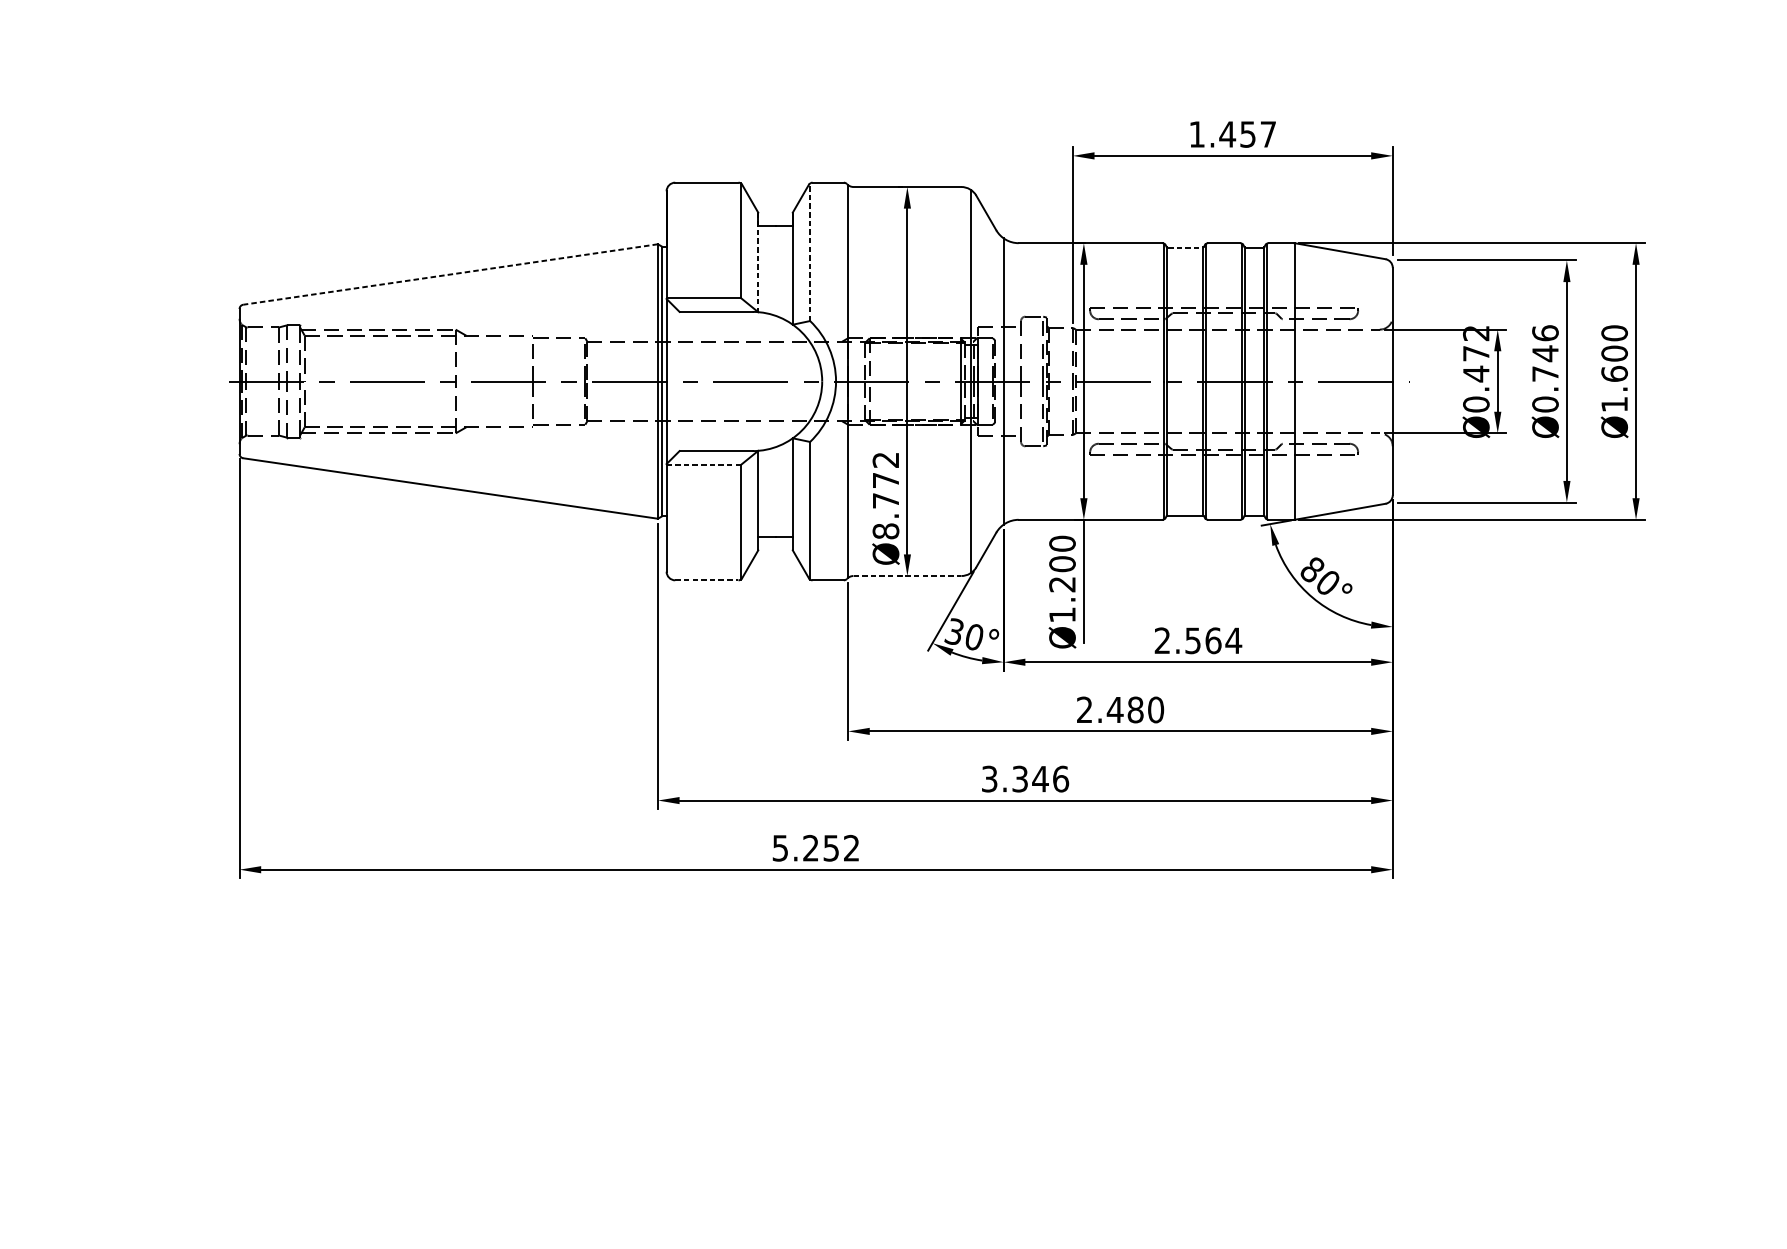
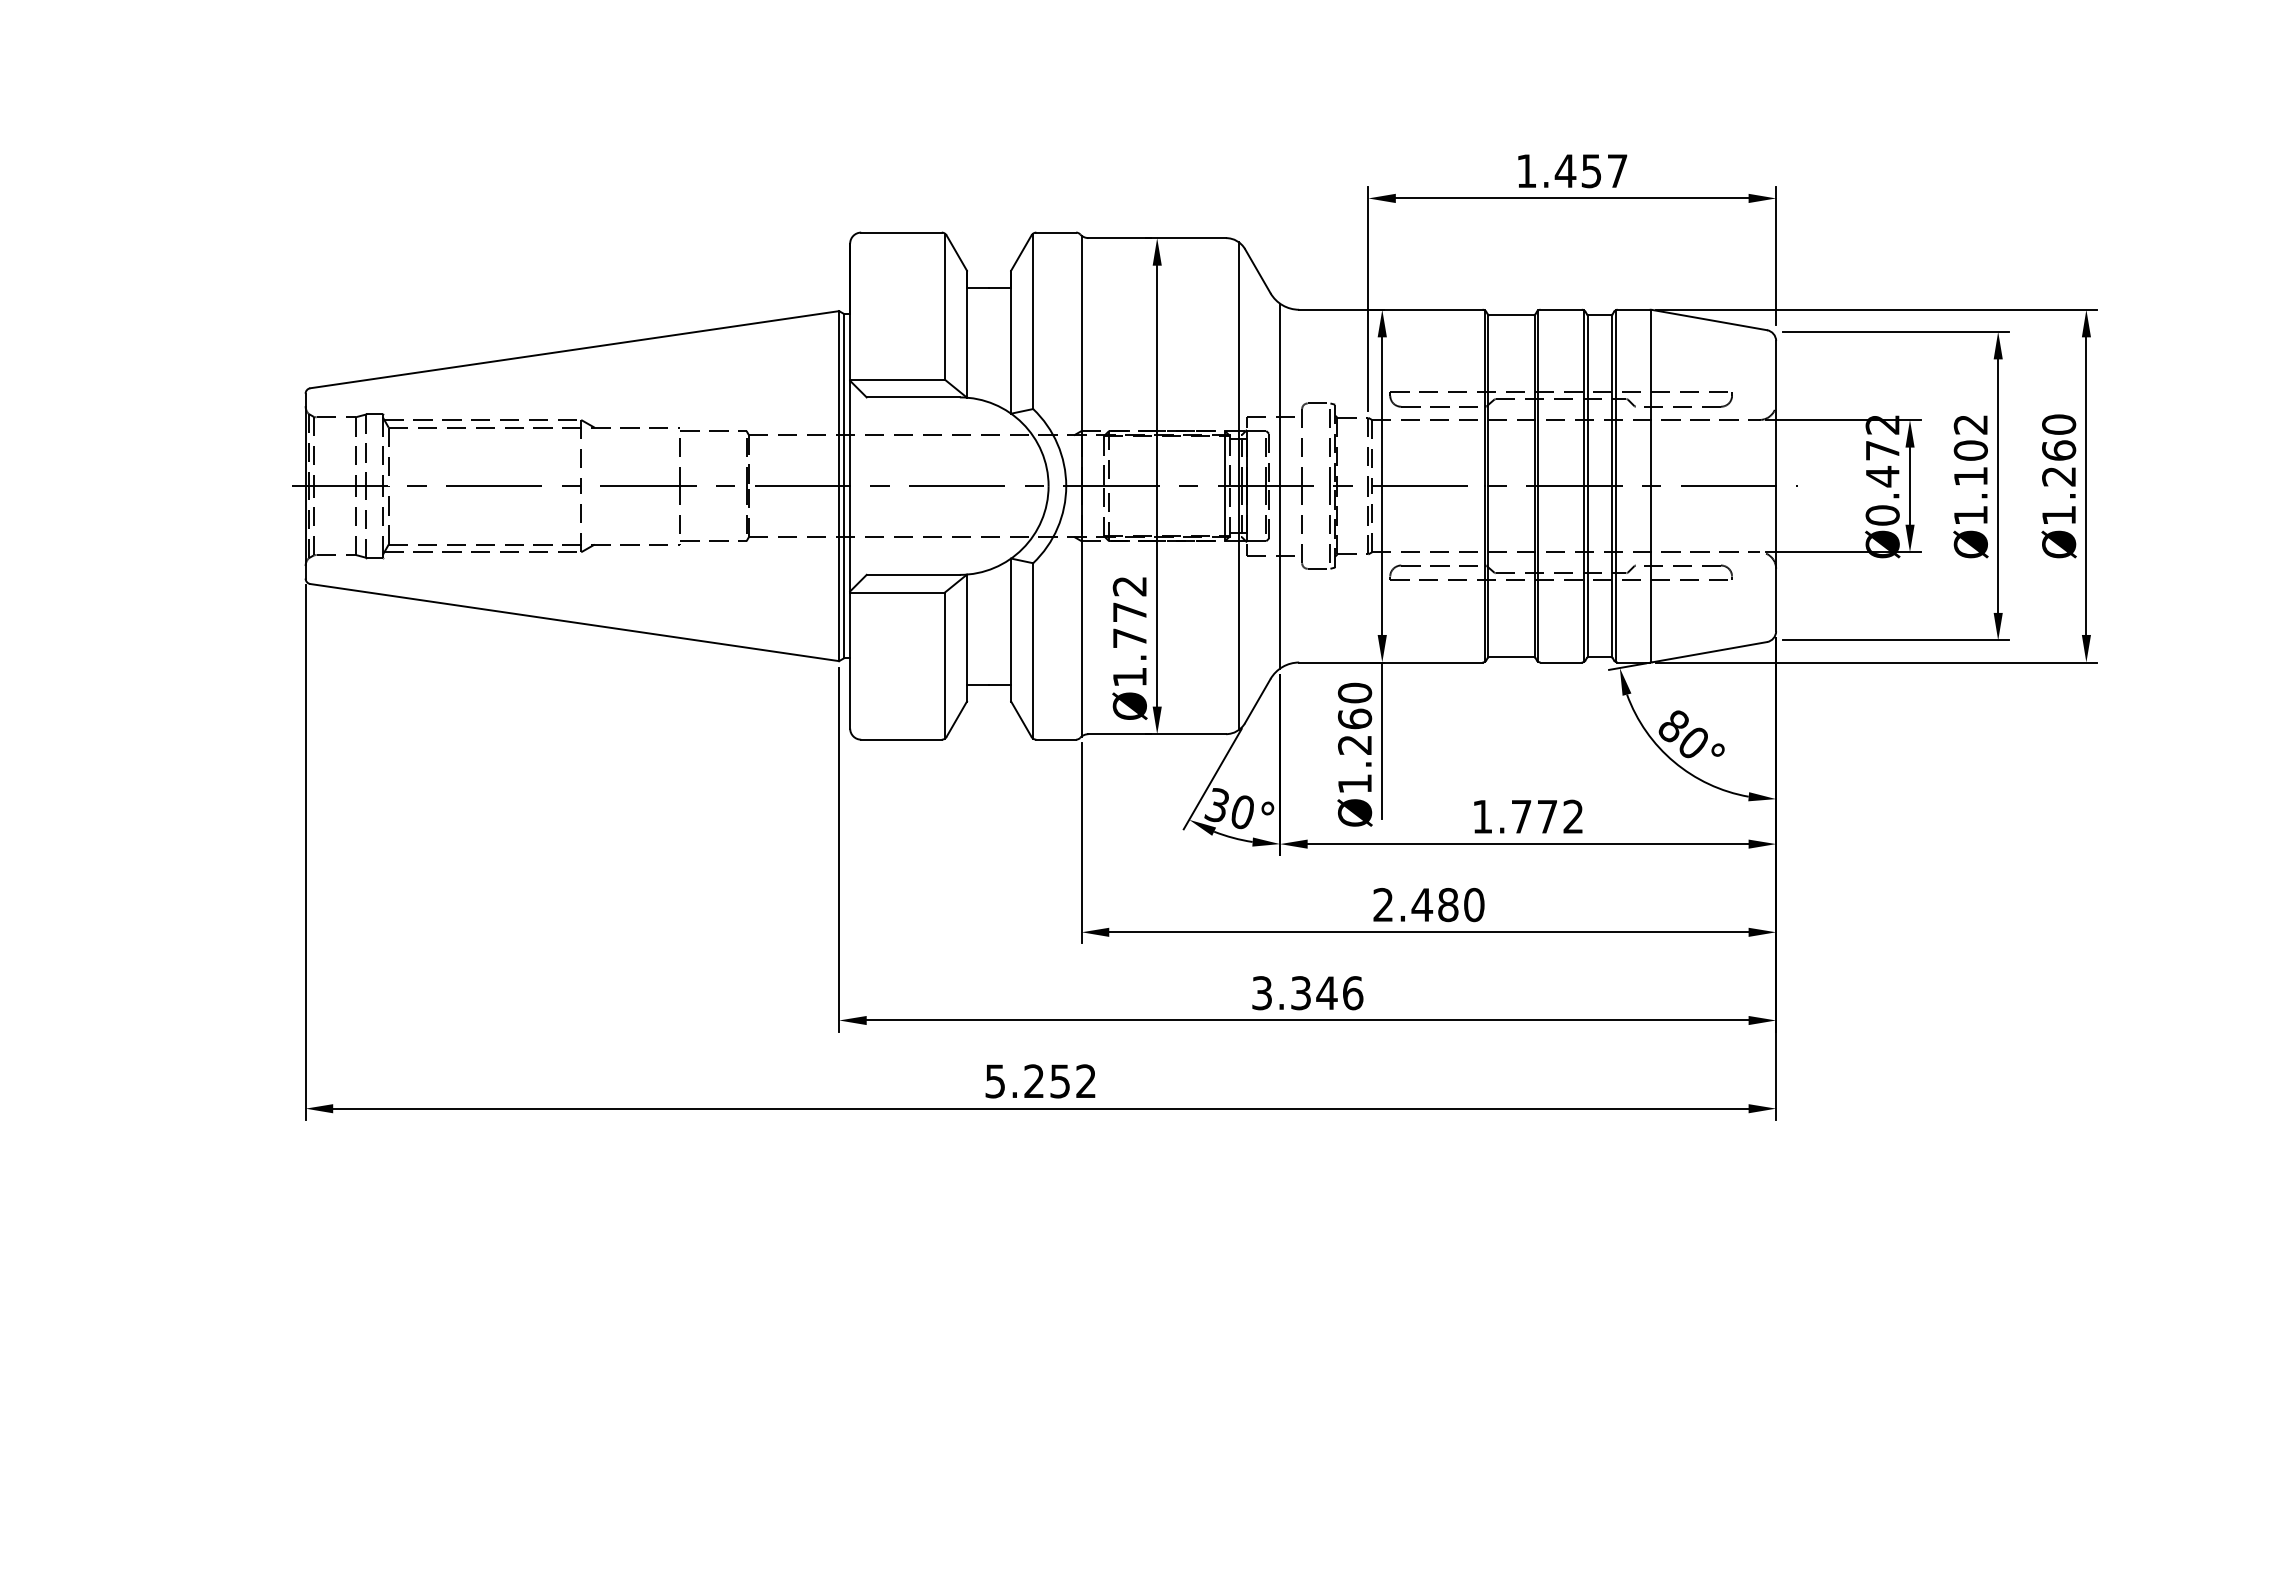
line: (1186, 247) -> (1512, 315), dashed -> solid
line: (810, 252) -> (1033, 321), dashed -> solid
line: (758, 262) -> (967, 334), dashed -> solid
line: (450, 274) -> (574, 349), dashed -> solid
text: (1614, 363) -> (2059, 463), Ø1.600 -> Ø1.260
text: (1545, 368) -> (1970, 469), Ø0.746 -> Ø1.102
line: (704, 464) -> (898, 592), dashed -> solid
text: (885, 531) -> (1129, 677), Ø8.772 -> Ø1.772
text: (1062, 563) -> (1354, 718), Ø1.200 -> Ø1.260
line: (907, 576) -> (1157, 734), dashed -> solid
line: (707, 580) -> (902, 739), dashed -> solid
text: (1198, 640) -> (1528, 816), 2.564 -> 1.772

